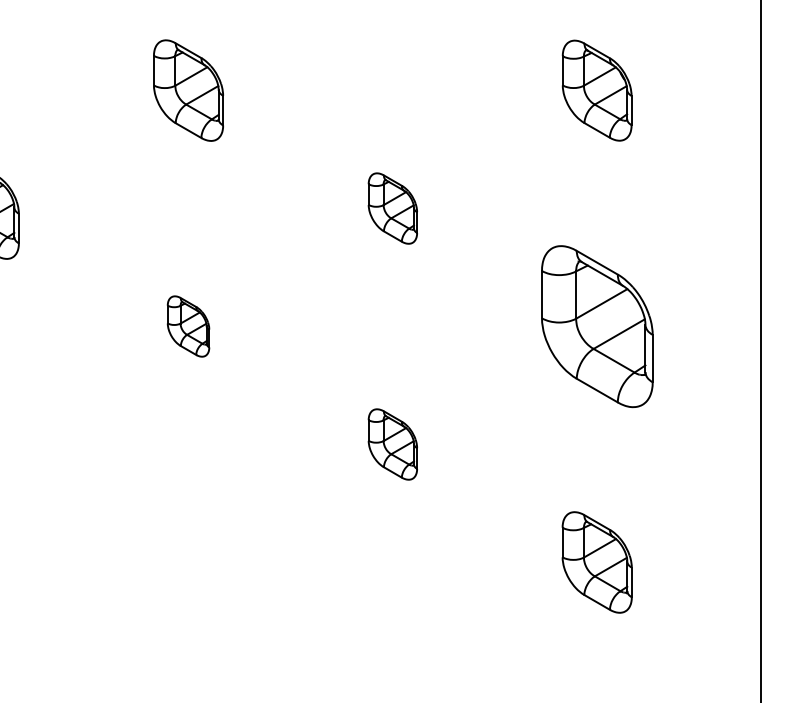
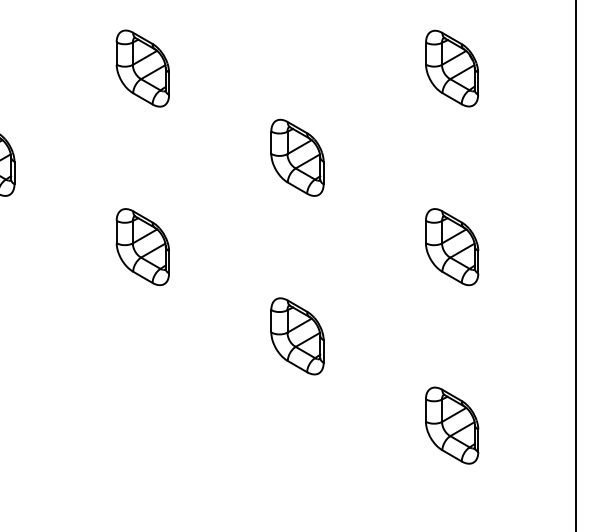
part: (392, 208) -> (297, 157), size x1.43
part: (188, 326) -> (142, 247), size x1.67
part: (596, 326) -> (451, 247), size x0.62
part: (392, 444) -> (297, 336), size x1.43

